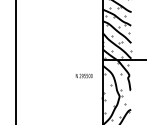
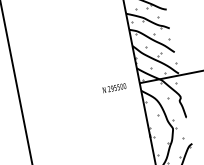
text: (83, 75) -> (113, 87), moved

